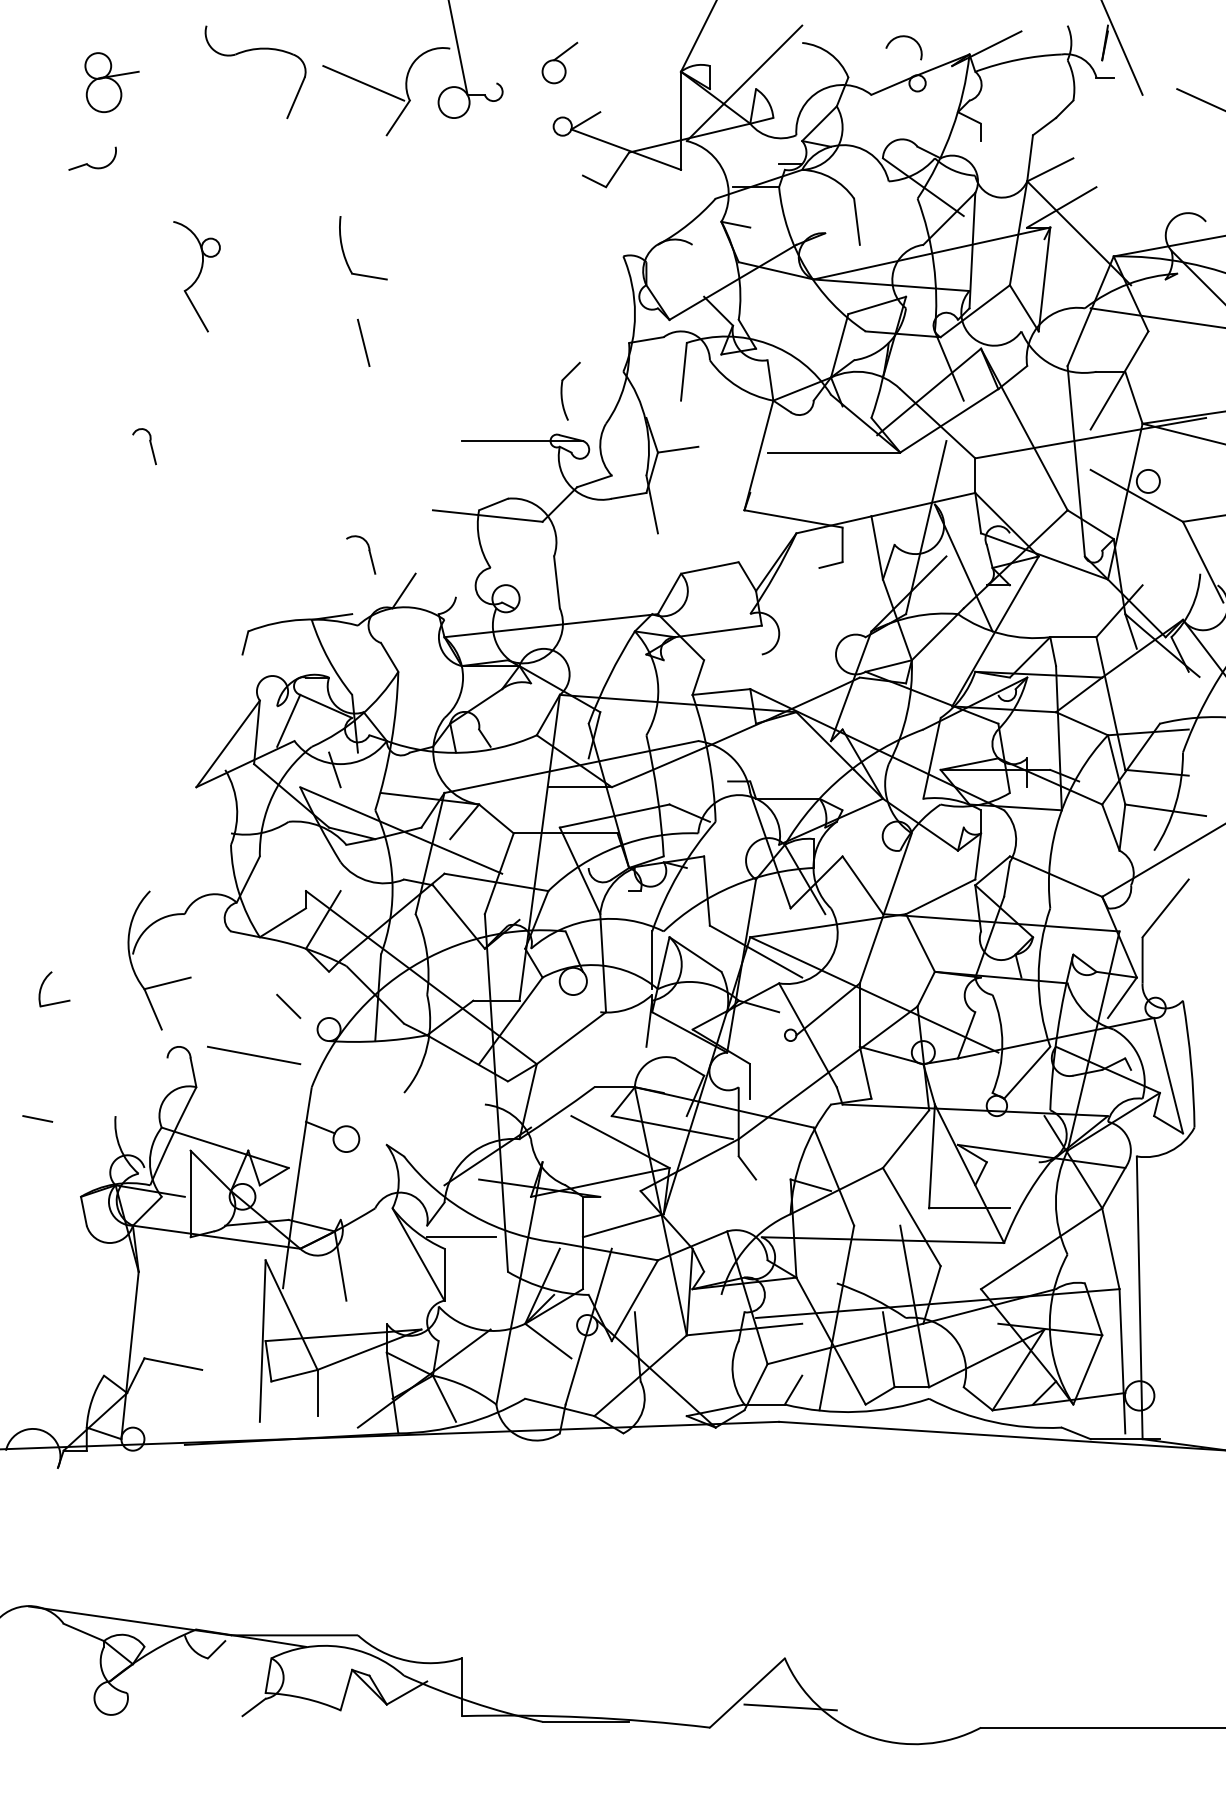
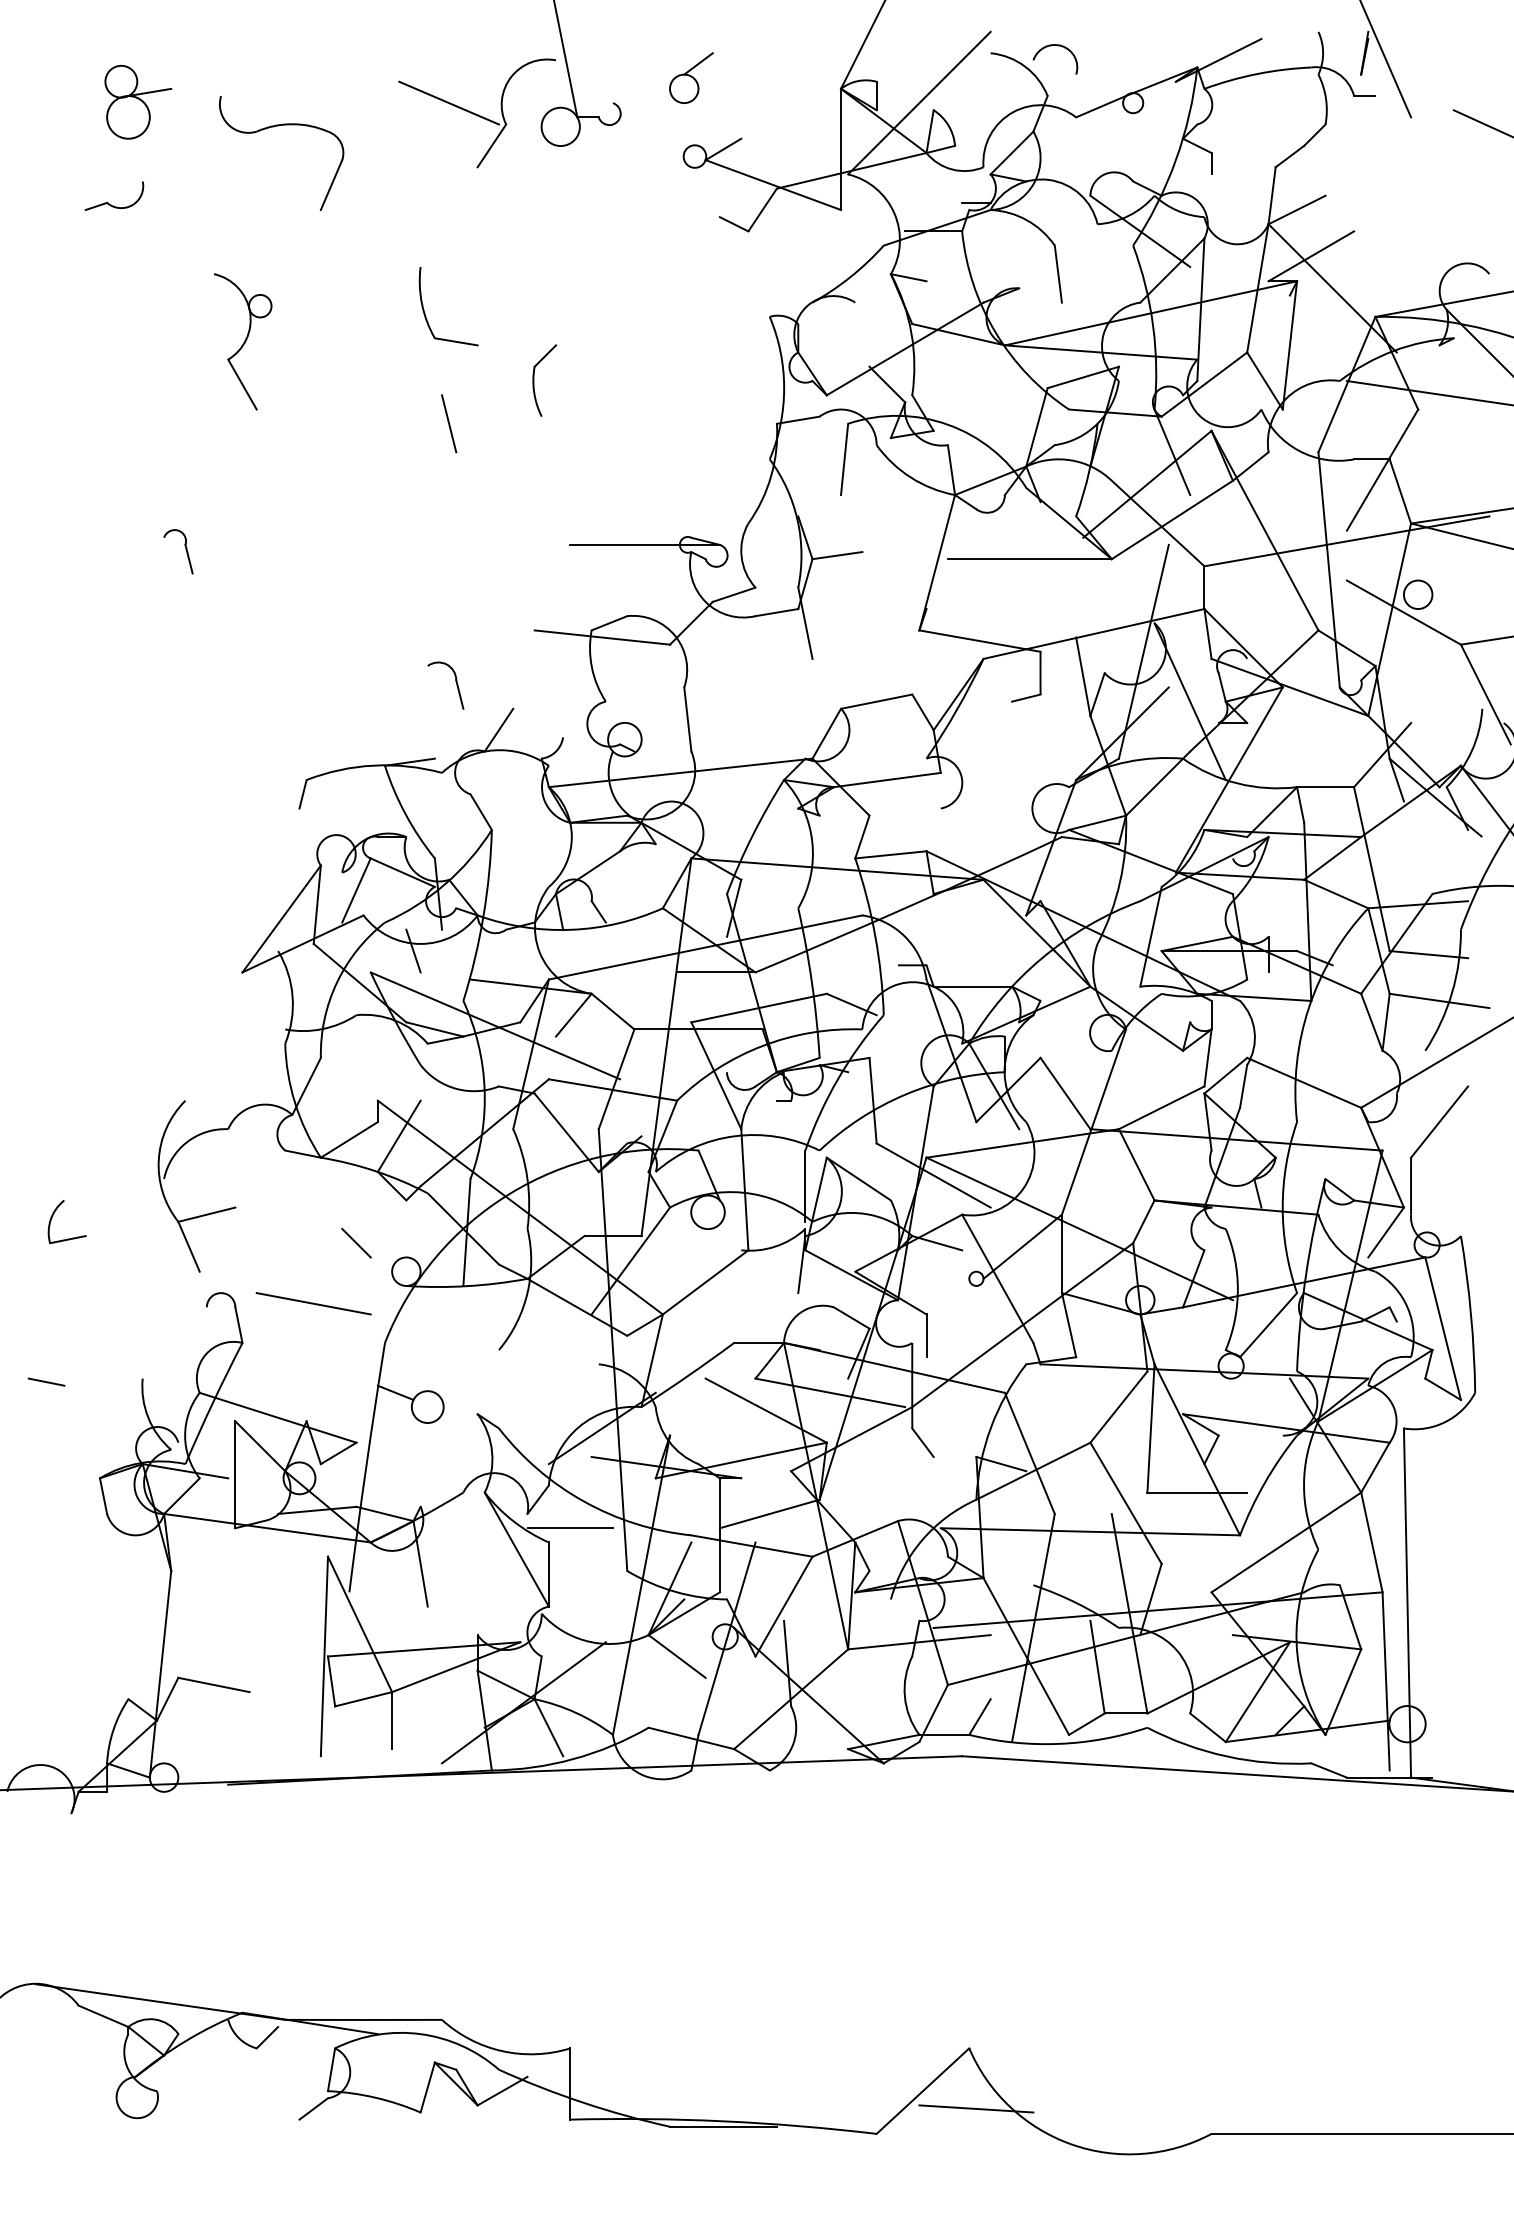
arc: (905, 37) -> (1057, 46), moved
part: (253, 50) -> (278, 126), moved
part: (562, 391) -> (534, 380), moved

